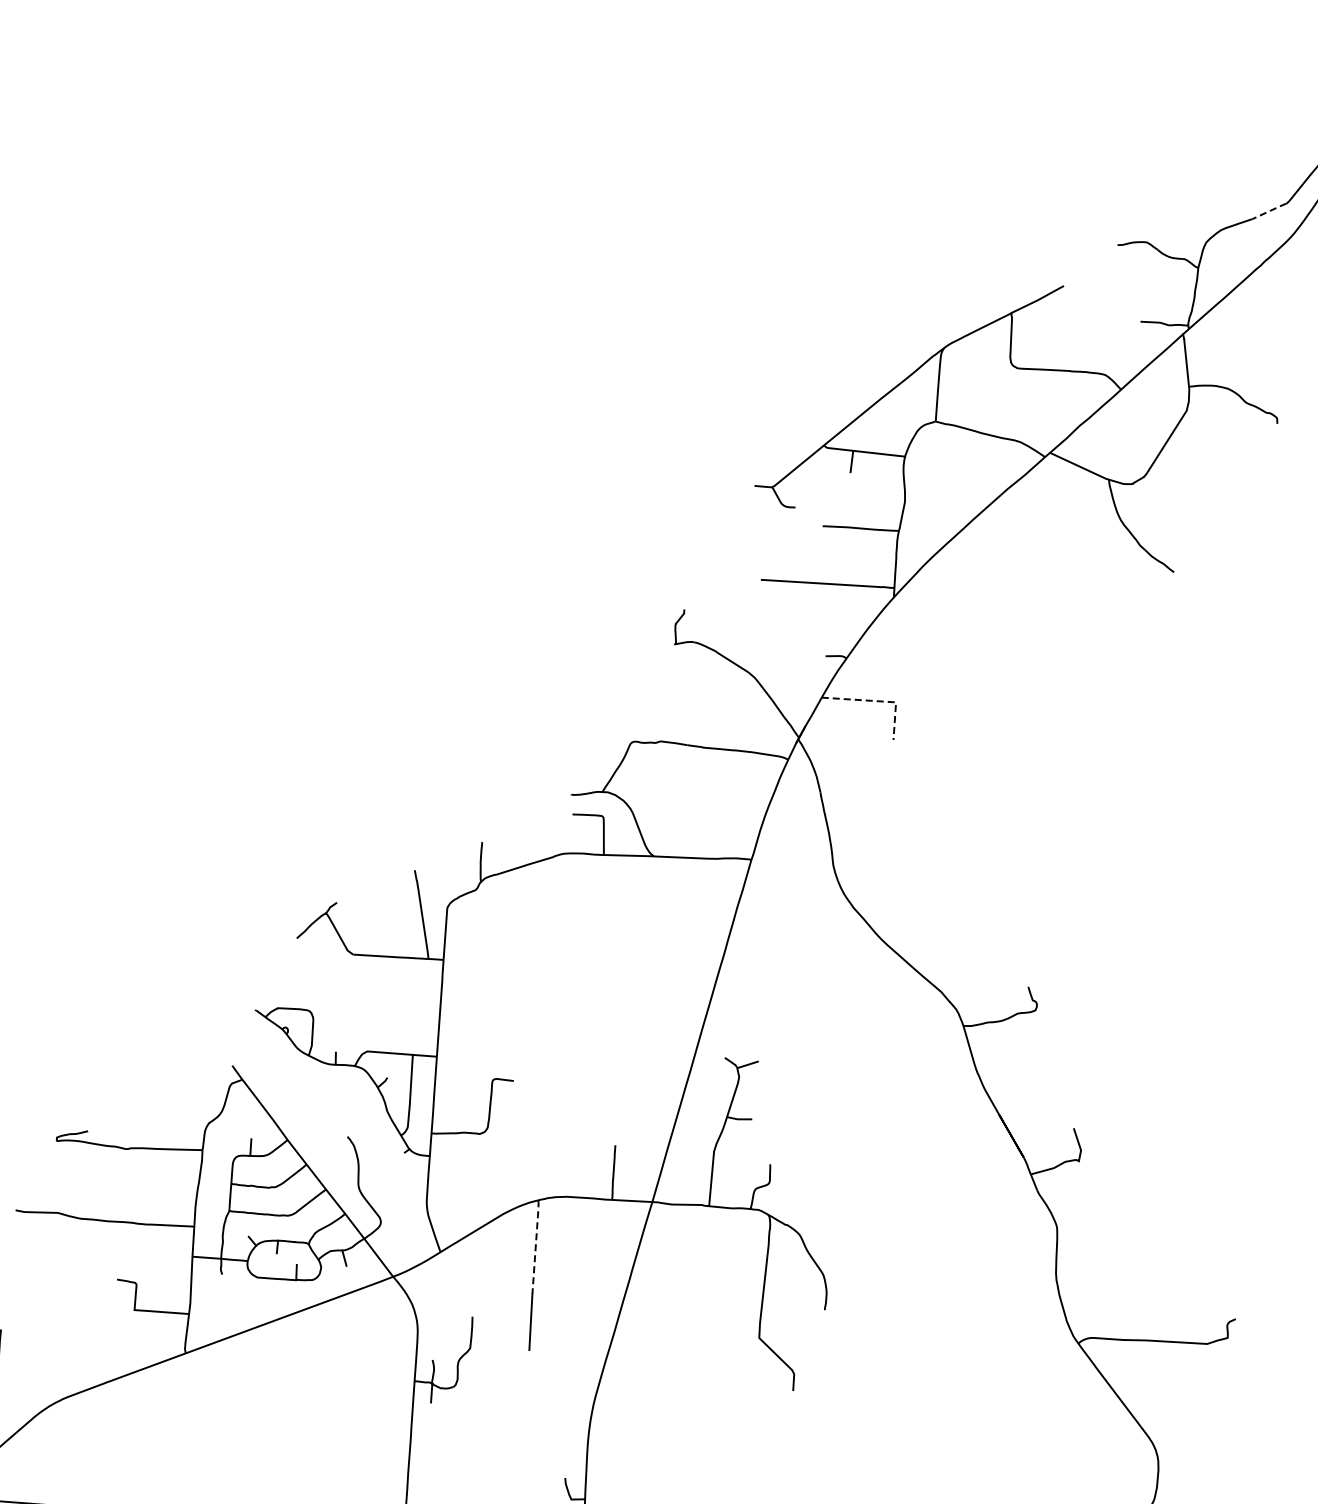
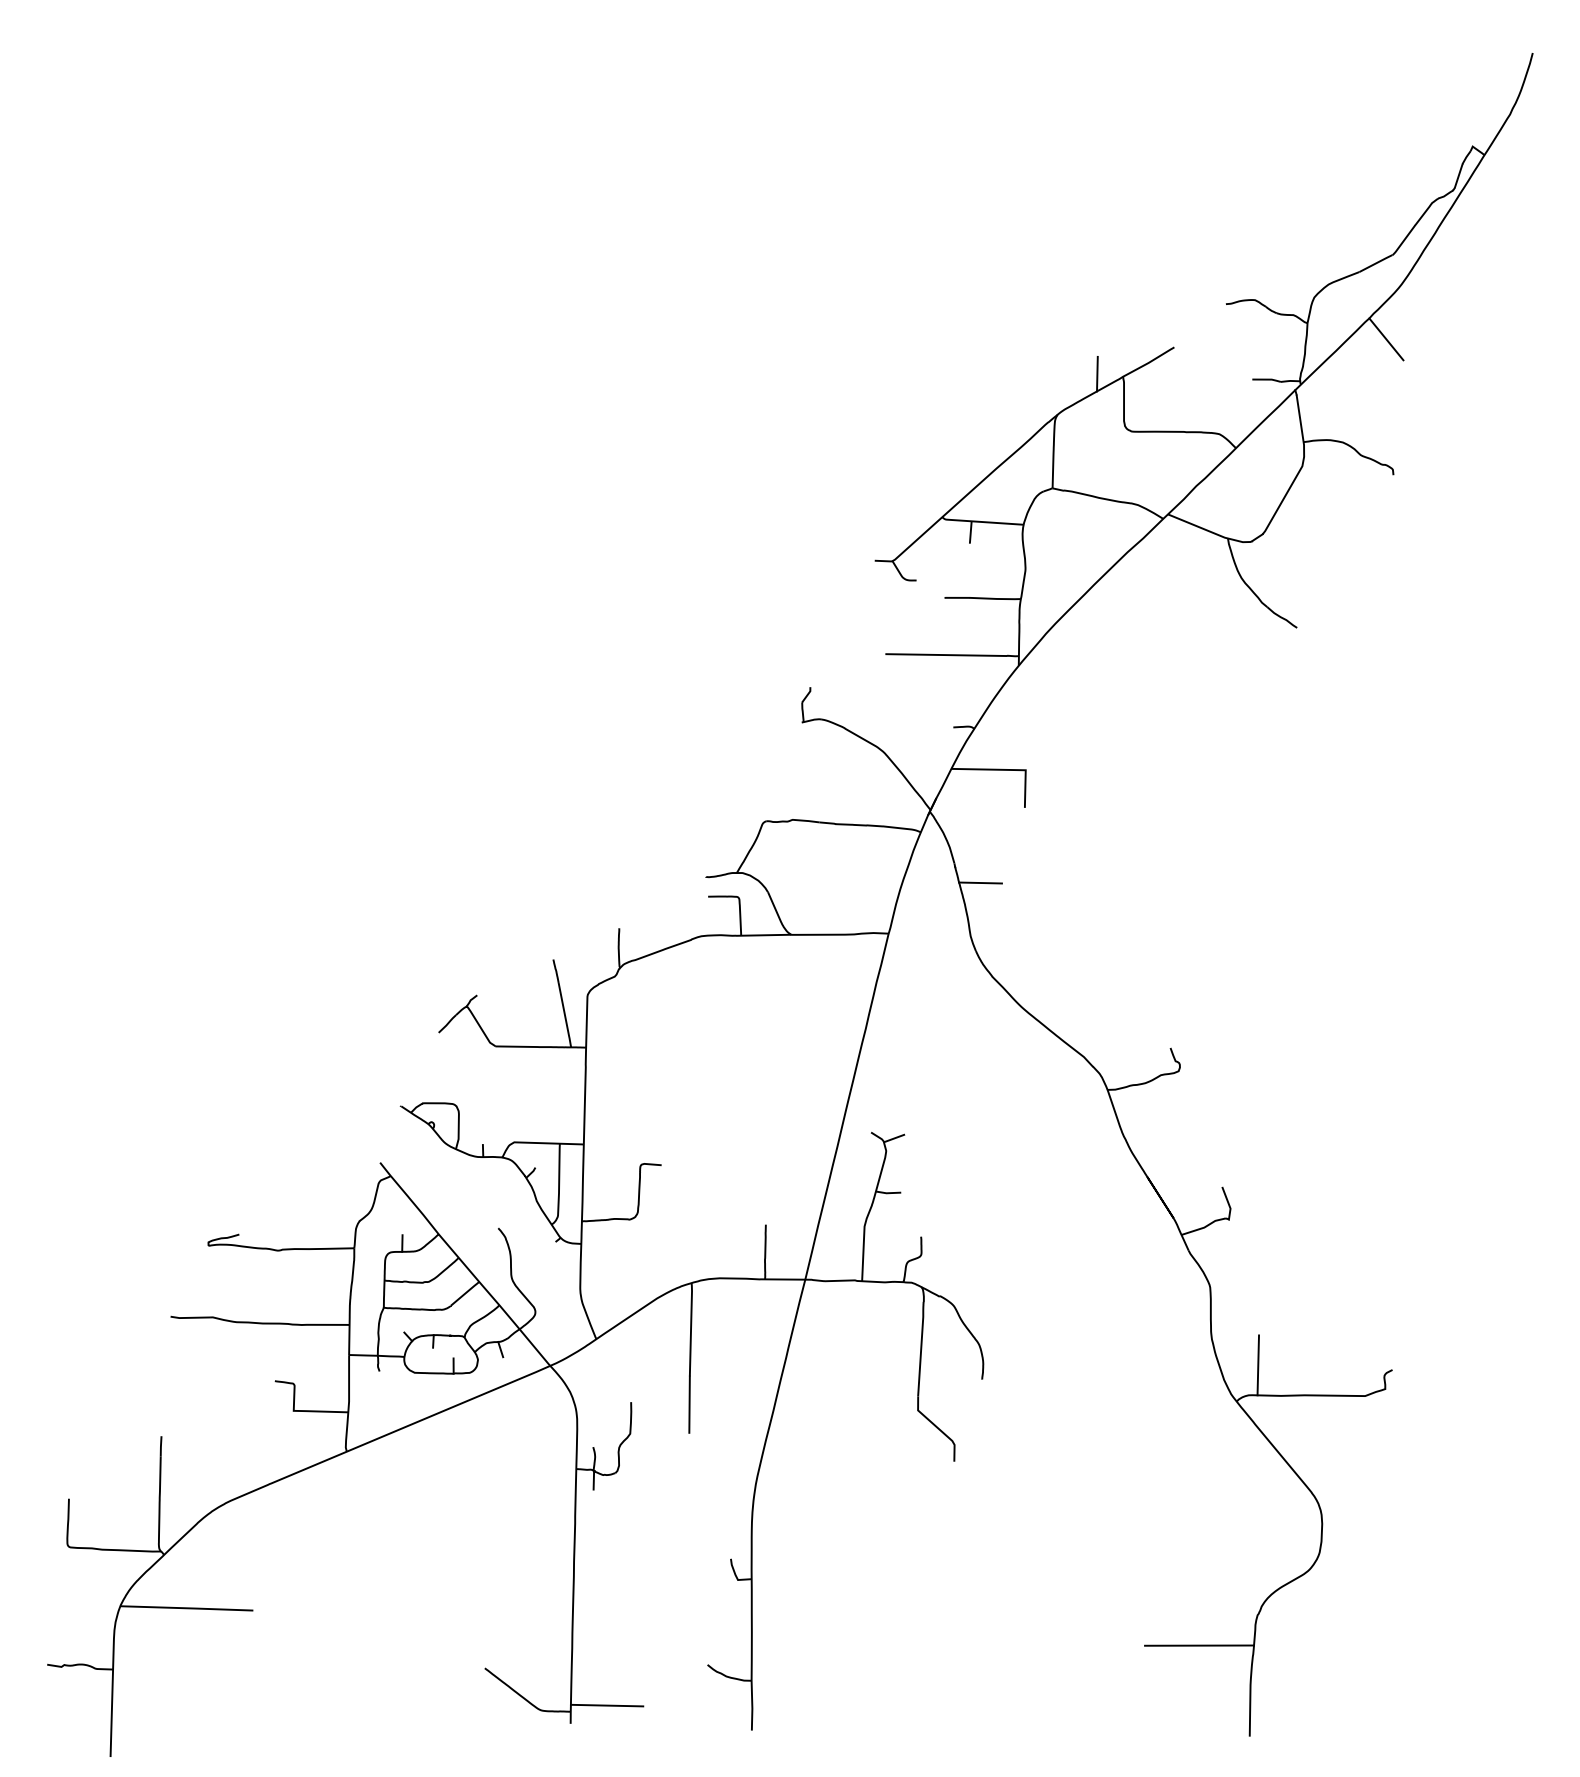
line: (1270, 211) -> (1376, 263), dashed -> solid
line: (1276, 287) -> (1386, 339), added
line: (985, 308) -> (1097, 373), added
line: (877, 700) -> (1007, 769), dashed -> solid
line: (845, 812) -> (980, 882), added
line: (536, 1245) -> (691, 1328), dashed -> solid
line: (1101, 1308) -> (1258, 1365), added

